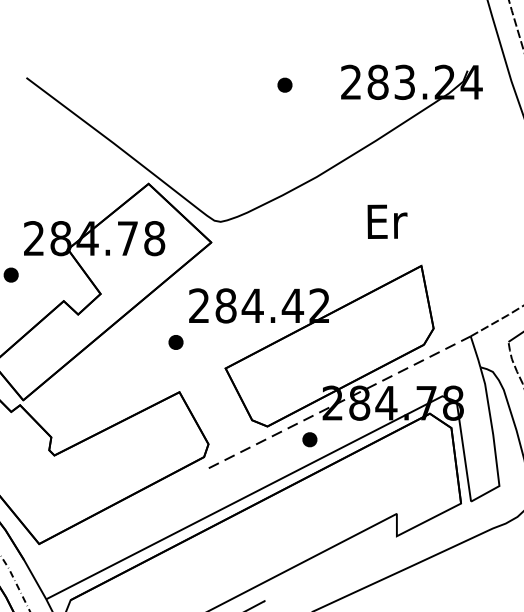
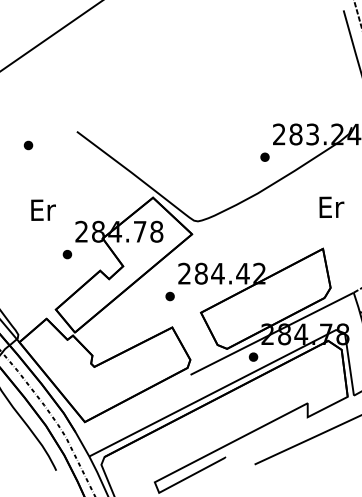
part: (284, 83) -> (264, 156), moved
text: (386, 220) -> (331, 206), moved
line: (340, 401) -> (272, 333), dashed -> solid

